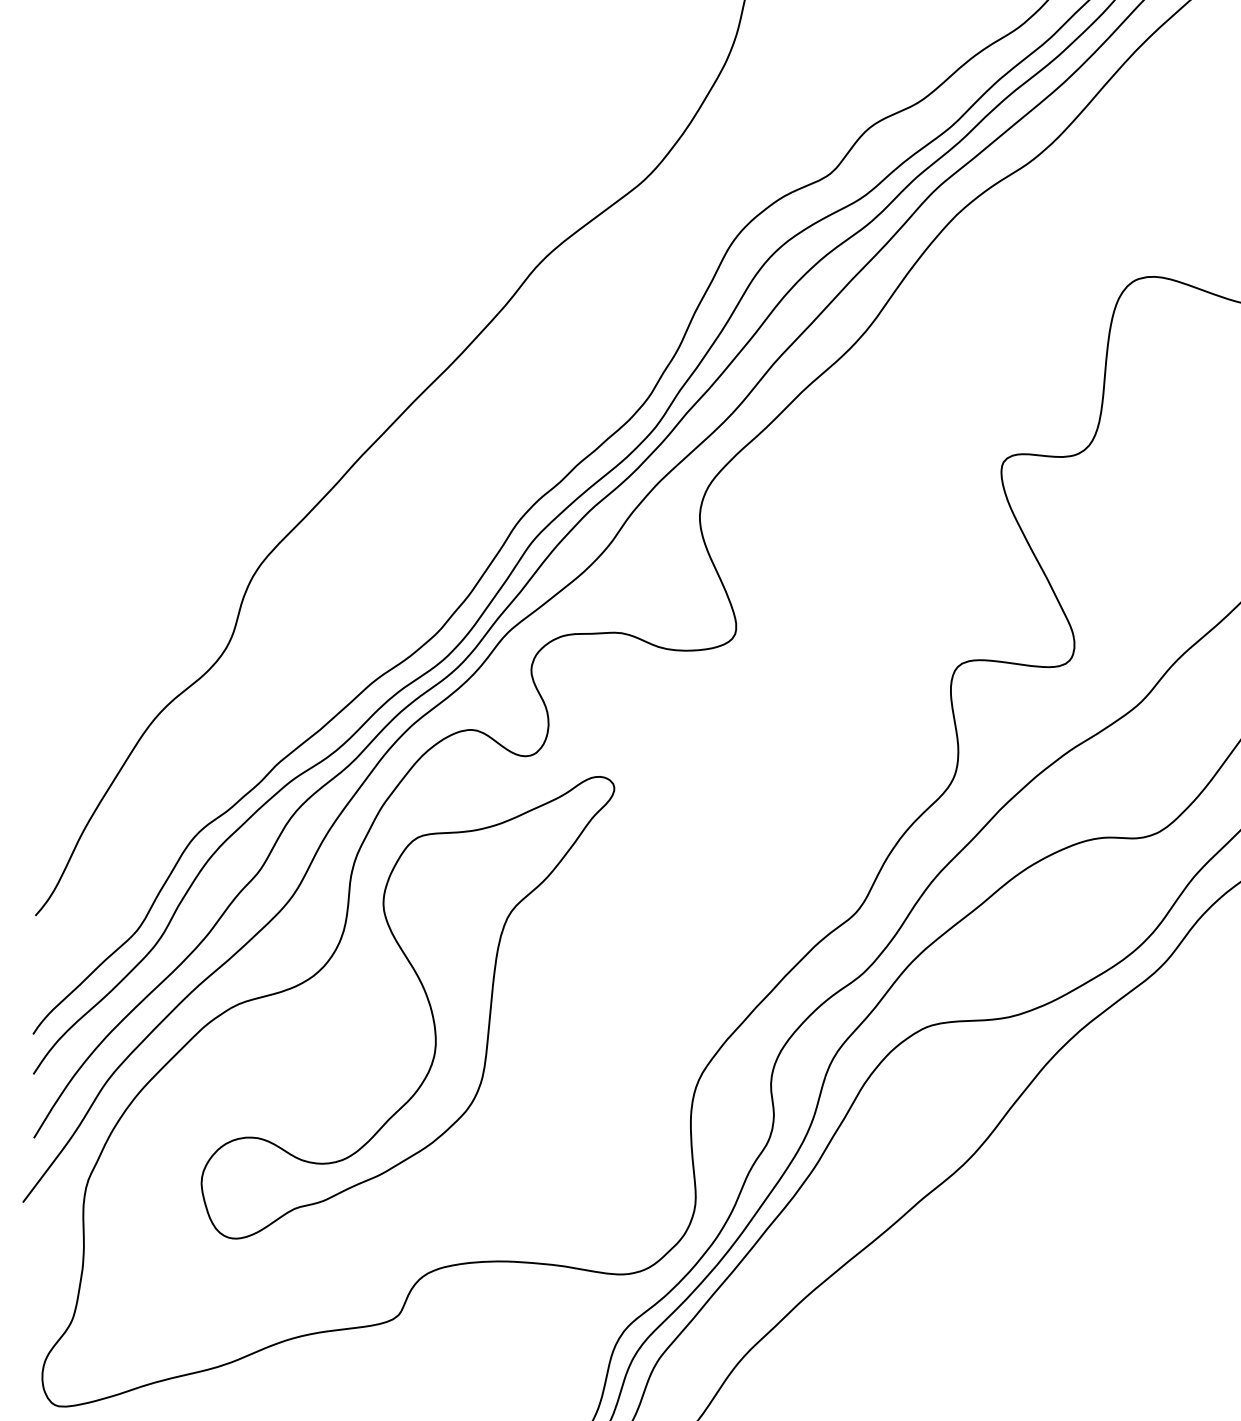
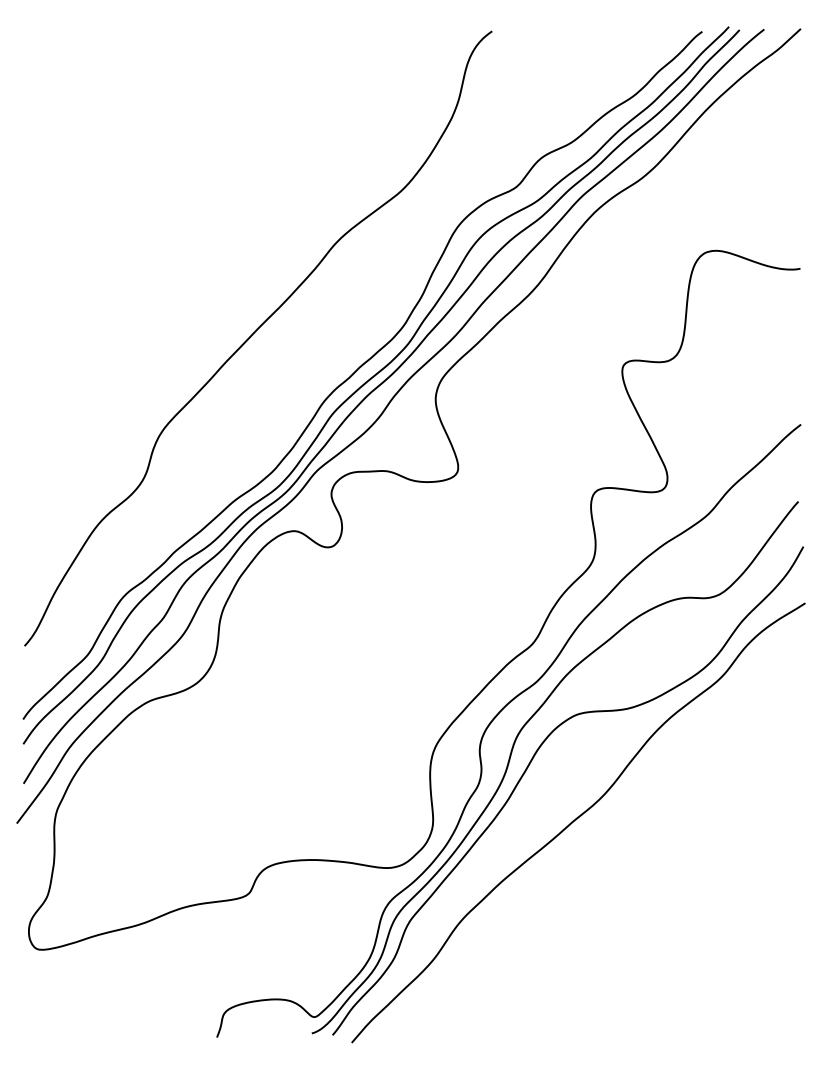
part: (426, 1000) -> (266, 698), removed

